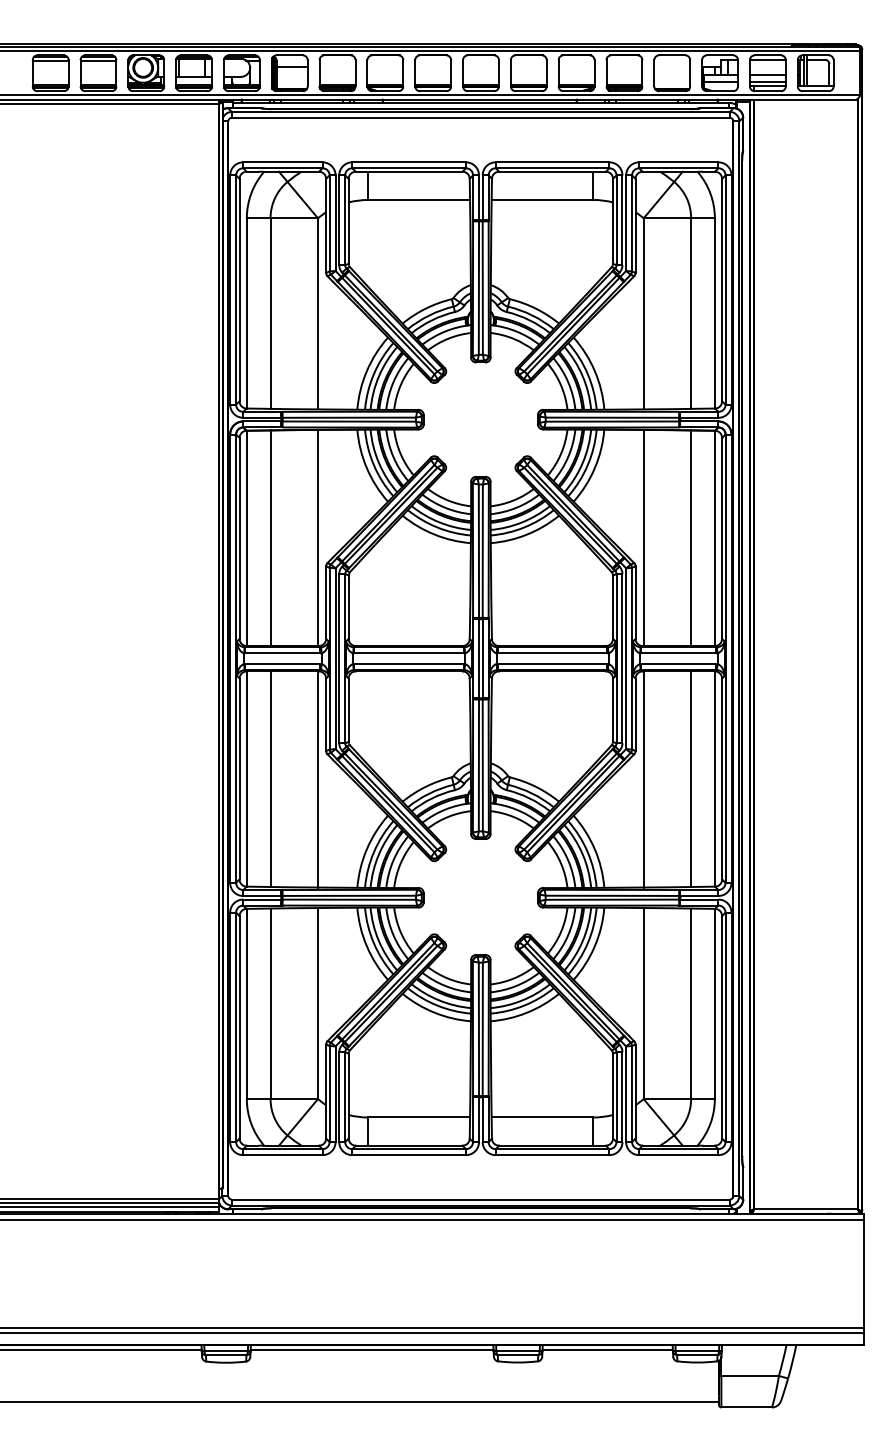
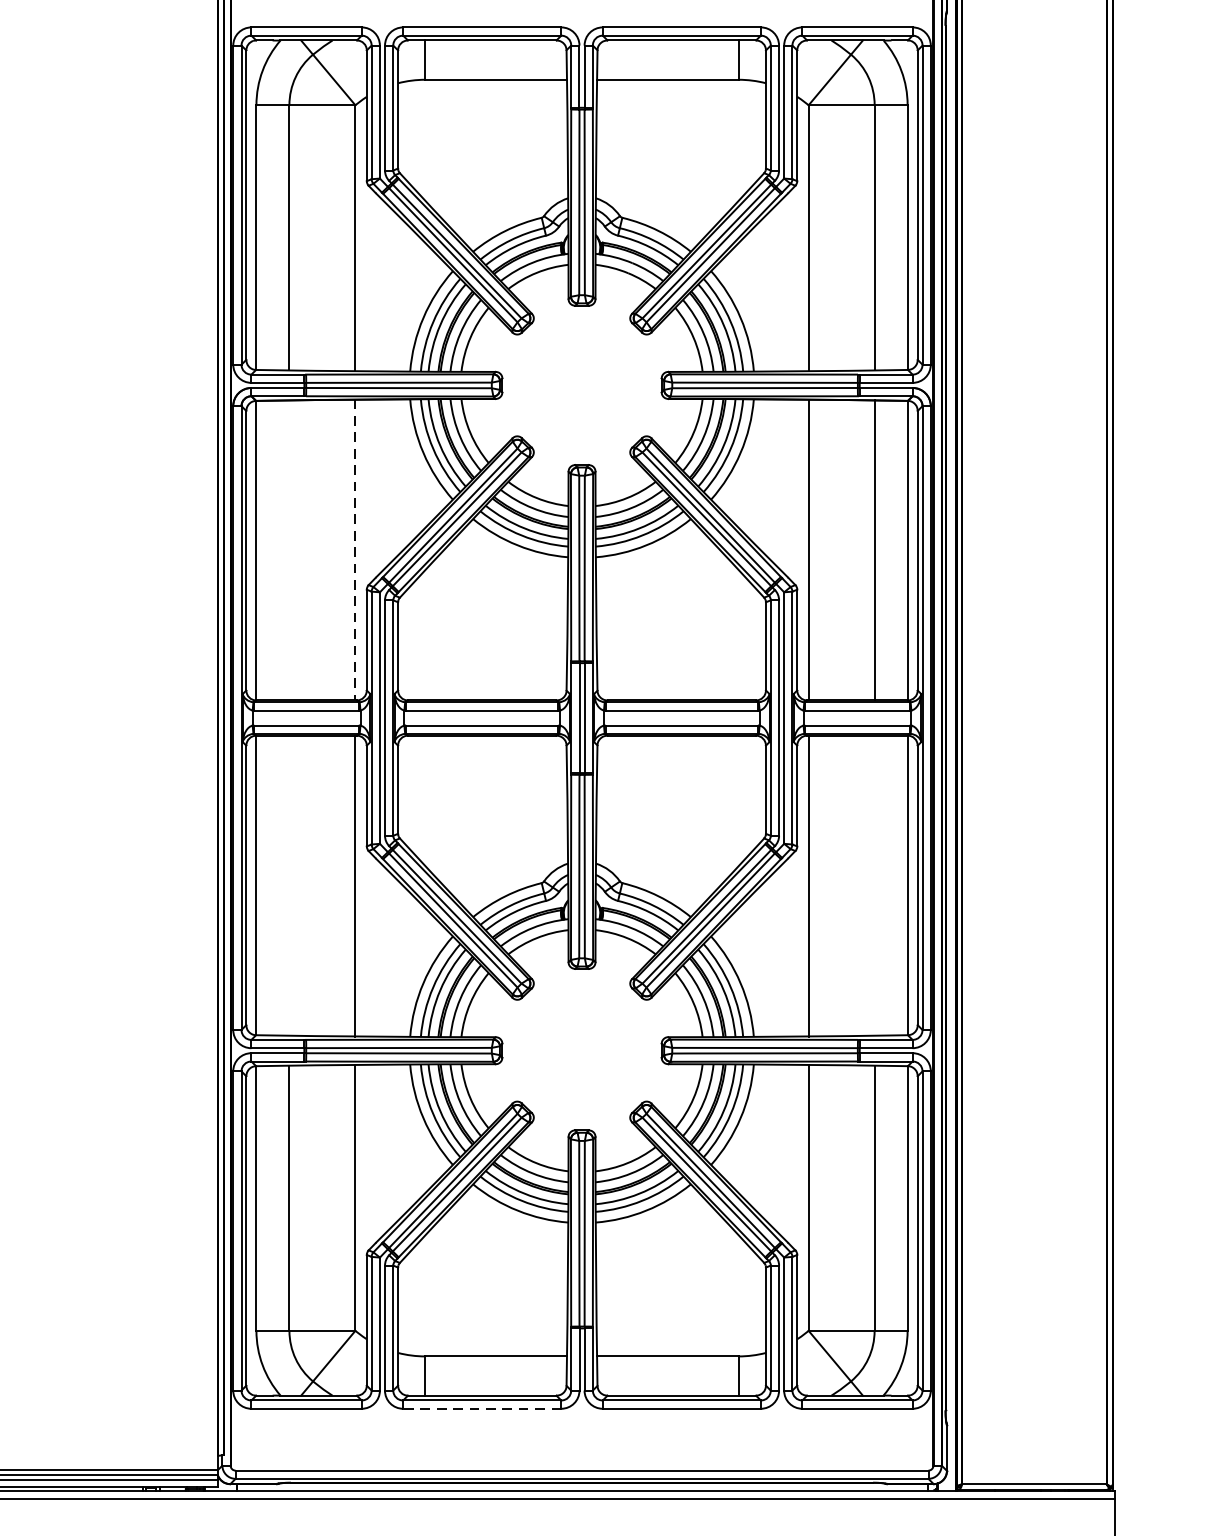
line: (270, 538) -> (289, 550), removed
line: (317, 538) -> (354, 550), solid -> dashed
line: (270, 779) -> (289, 886), removed
line: (691, 779) -> (875, 886), removed
line: (409, 1155) -> (482, 1409), solid -> dashed

